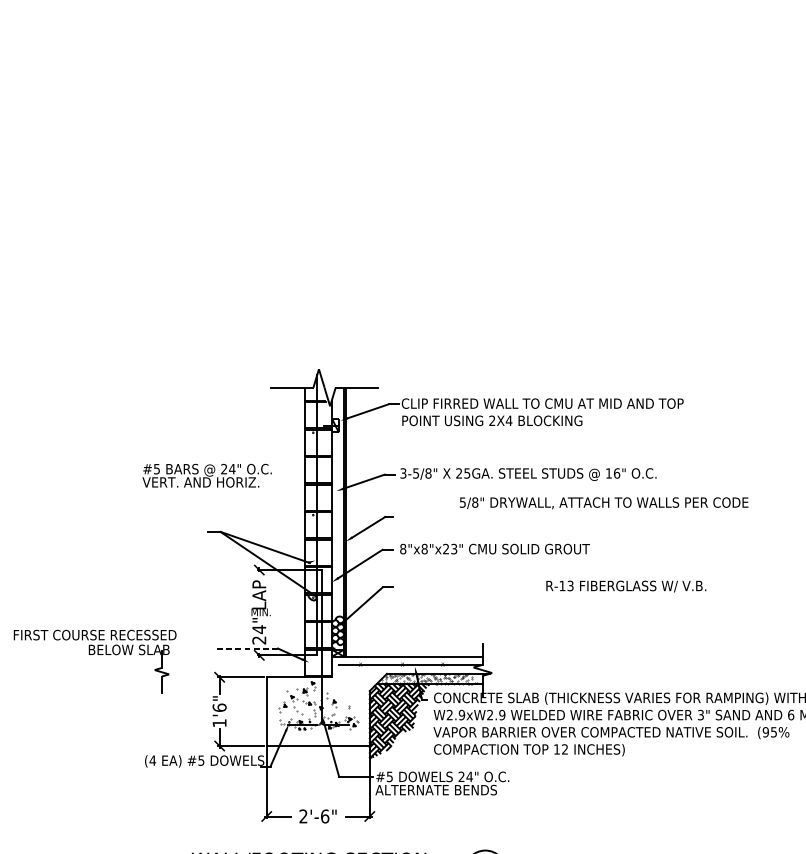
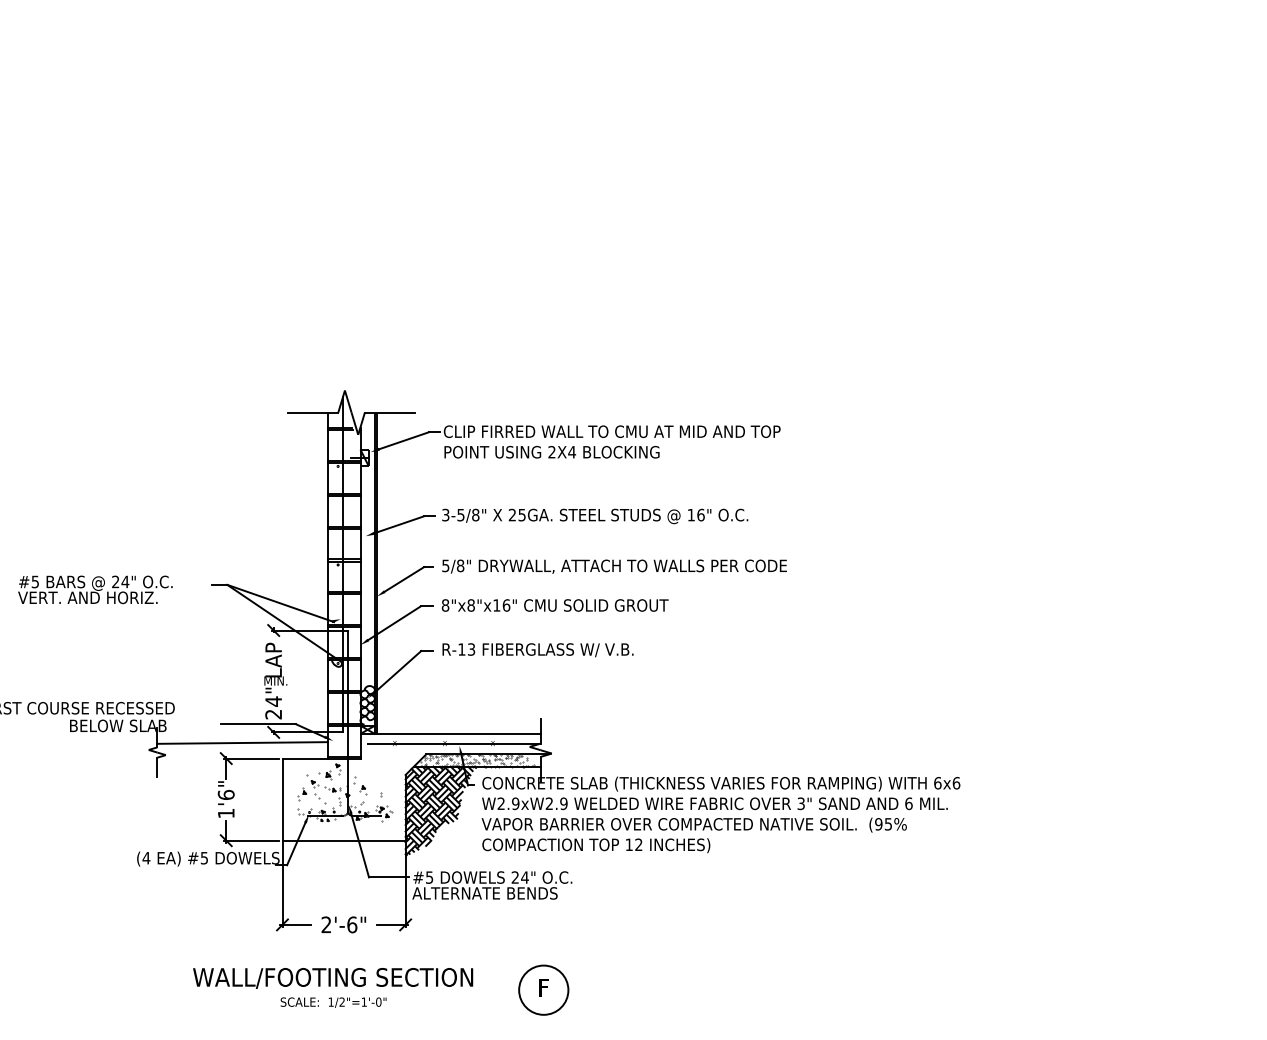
text: (207, 475) -> (95, 589), moved
text: (604, 503) -> (614, 566), moved
text: (450, 549) -> (501, 605), 8"x8"x23" -> 8"x8"x16"
text: (625, 586) -> (537, 650), moved
line: (246, 648) -> (258, 724), dashed -> solid
line: (233, 663) -> (242, 742), added

